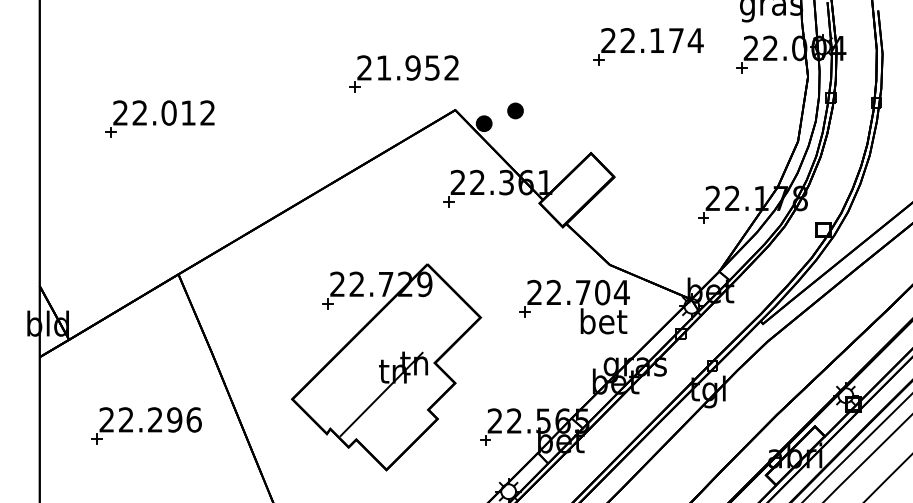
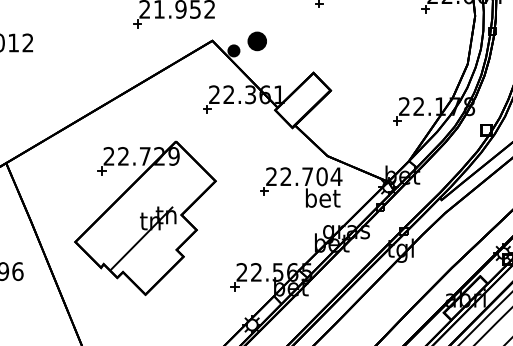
part: (515, 110) -> (257, 41), size x1.6
part: (386, 367) -> (145, 218), moved

